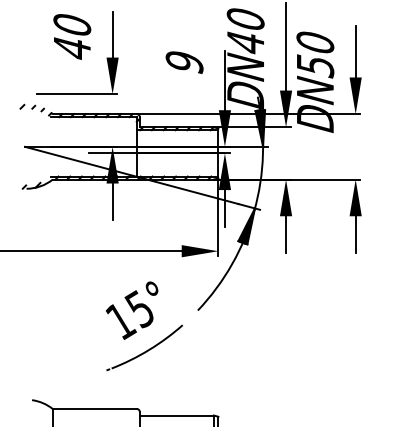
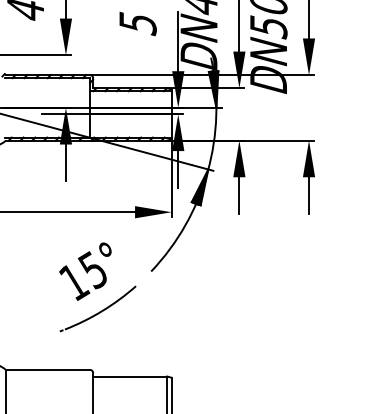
text: (184, 62) -> (137, 23), 9 -> 5

